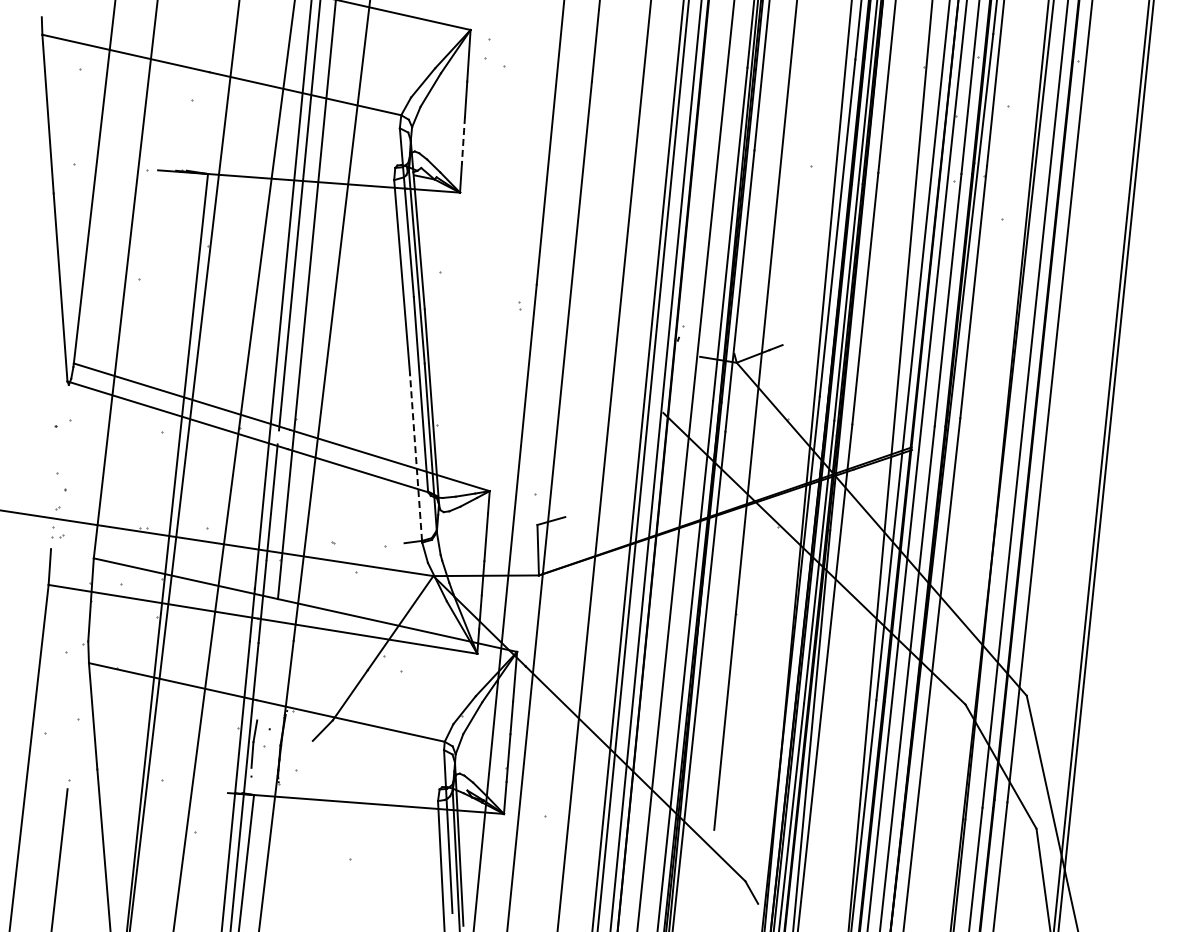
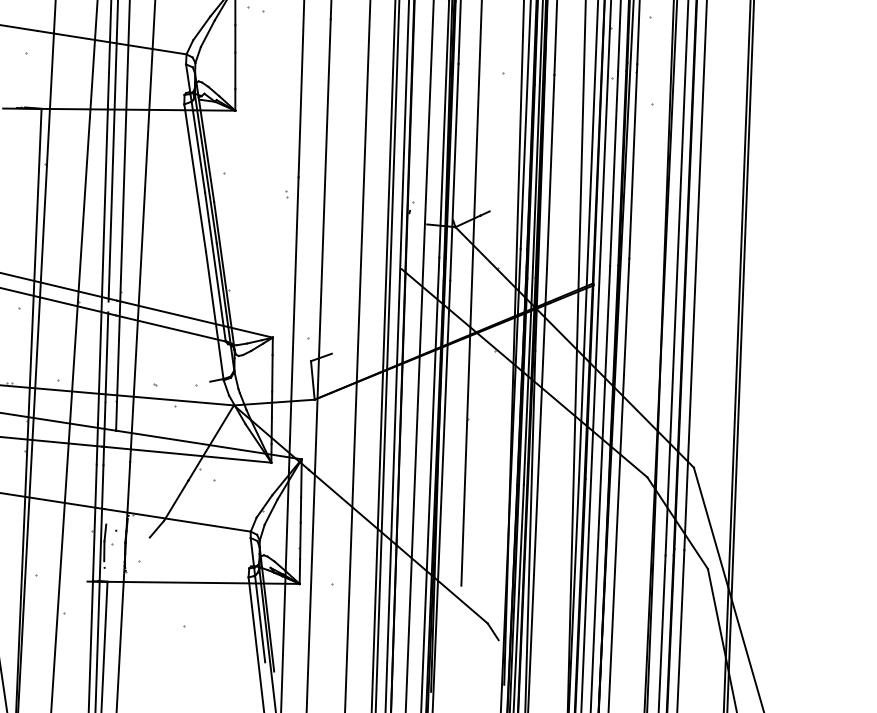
line: (463, 140) -> (235, 70), dashed -> solid
line: (416, 457) -> (215, 315), dashed -> solid

